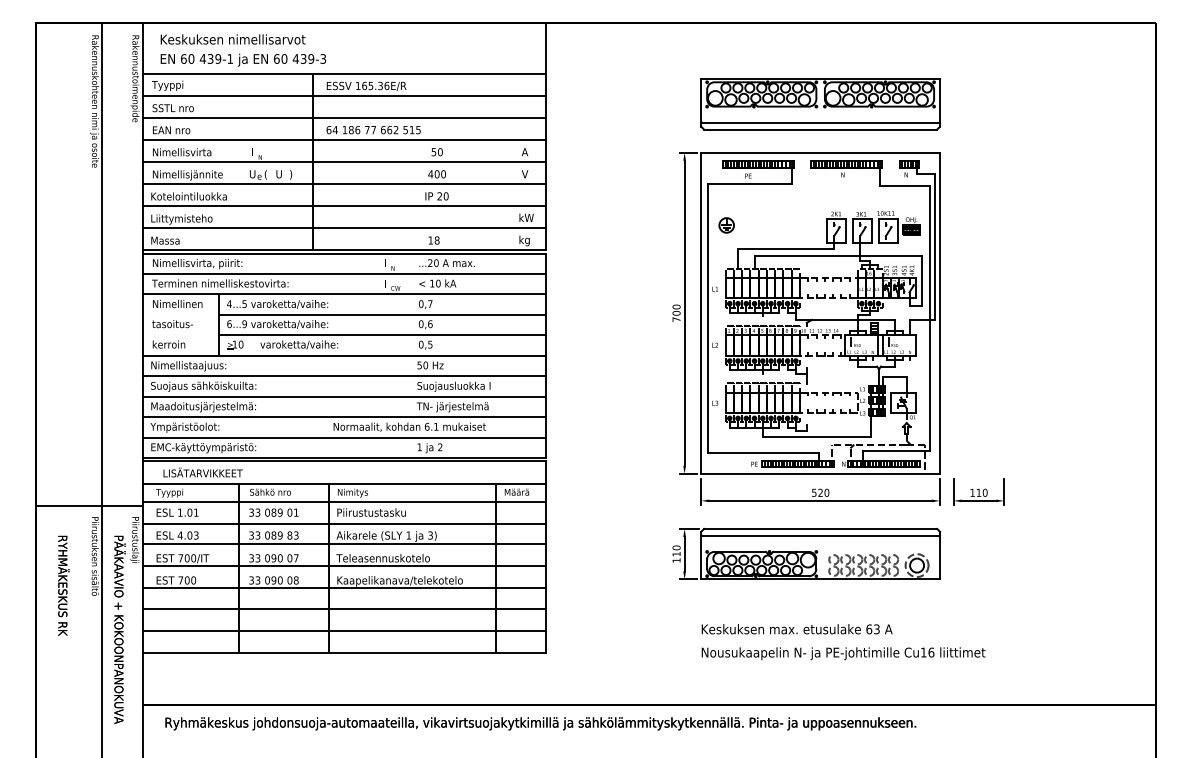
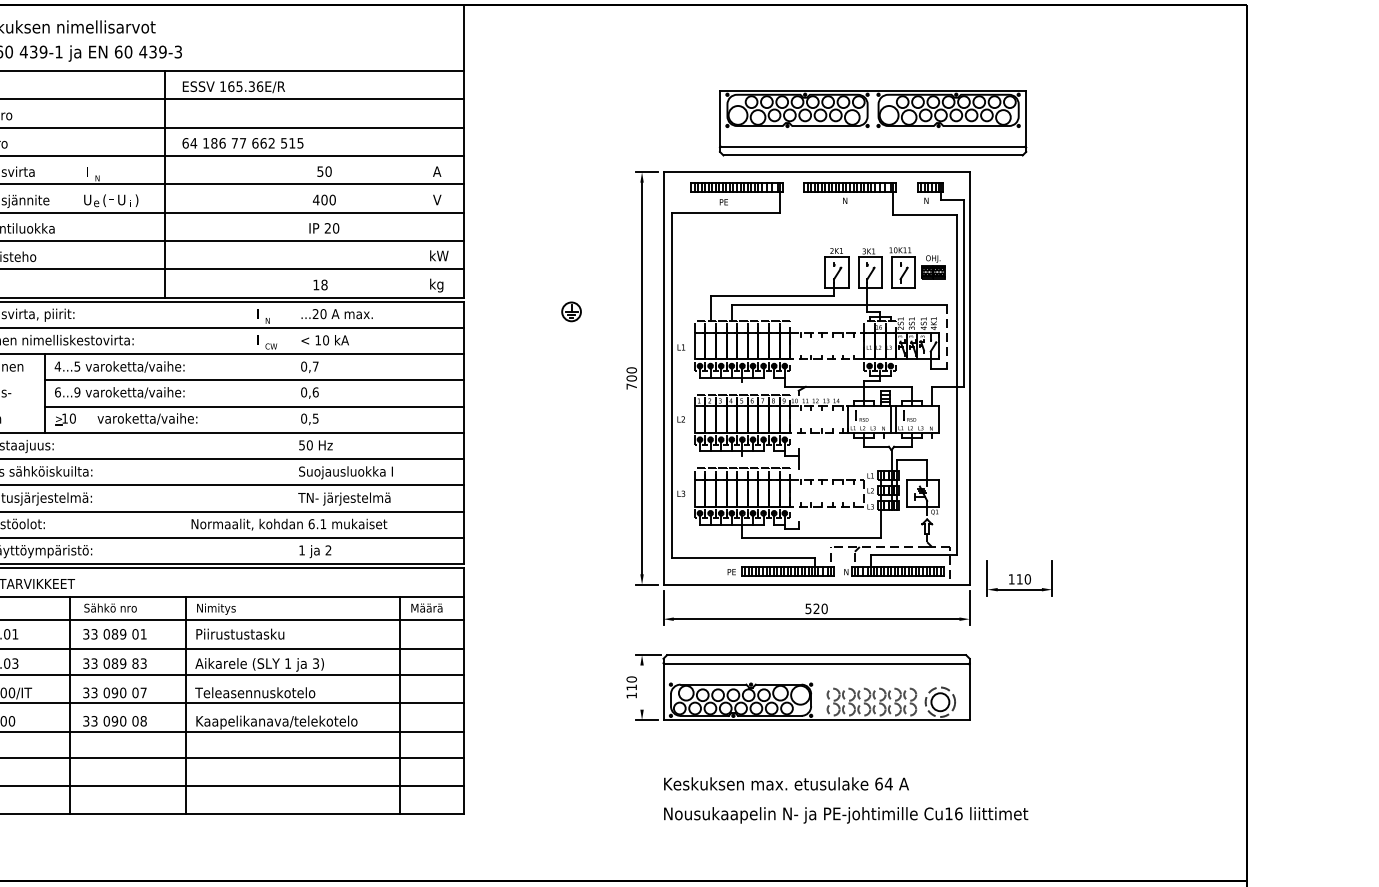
part: (820, 104) -> (872, 123), moved
part: (726, 225) -> (571, 311), moved
line: (921, 281) -> (946, 337), solid -> dashed
part: (978, 491) -> (1019, 577), moved
line: (684, 553) -> (641, 686), removed
text: (876, 629) -> (888, 784), 63 -> 64

